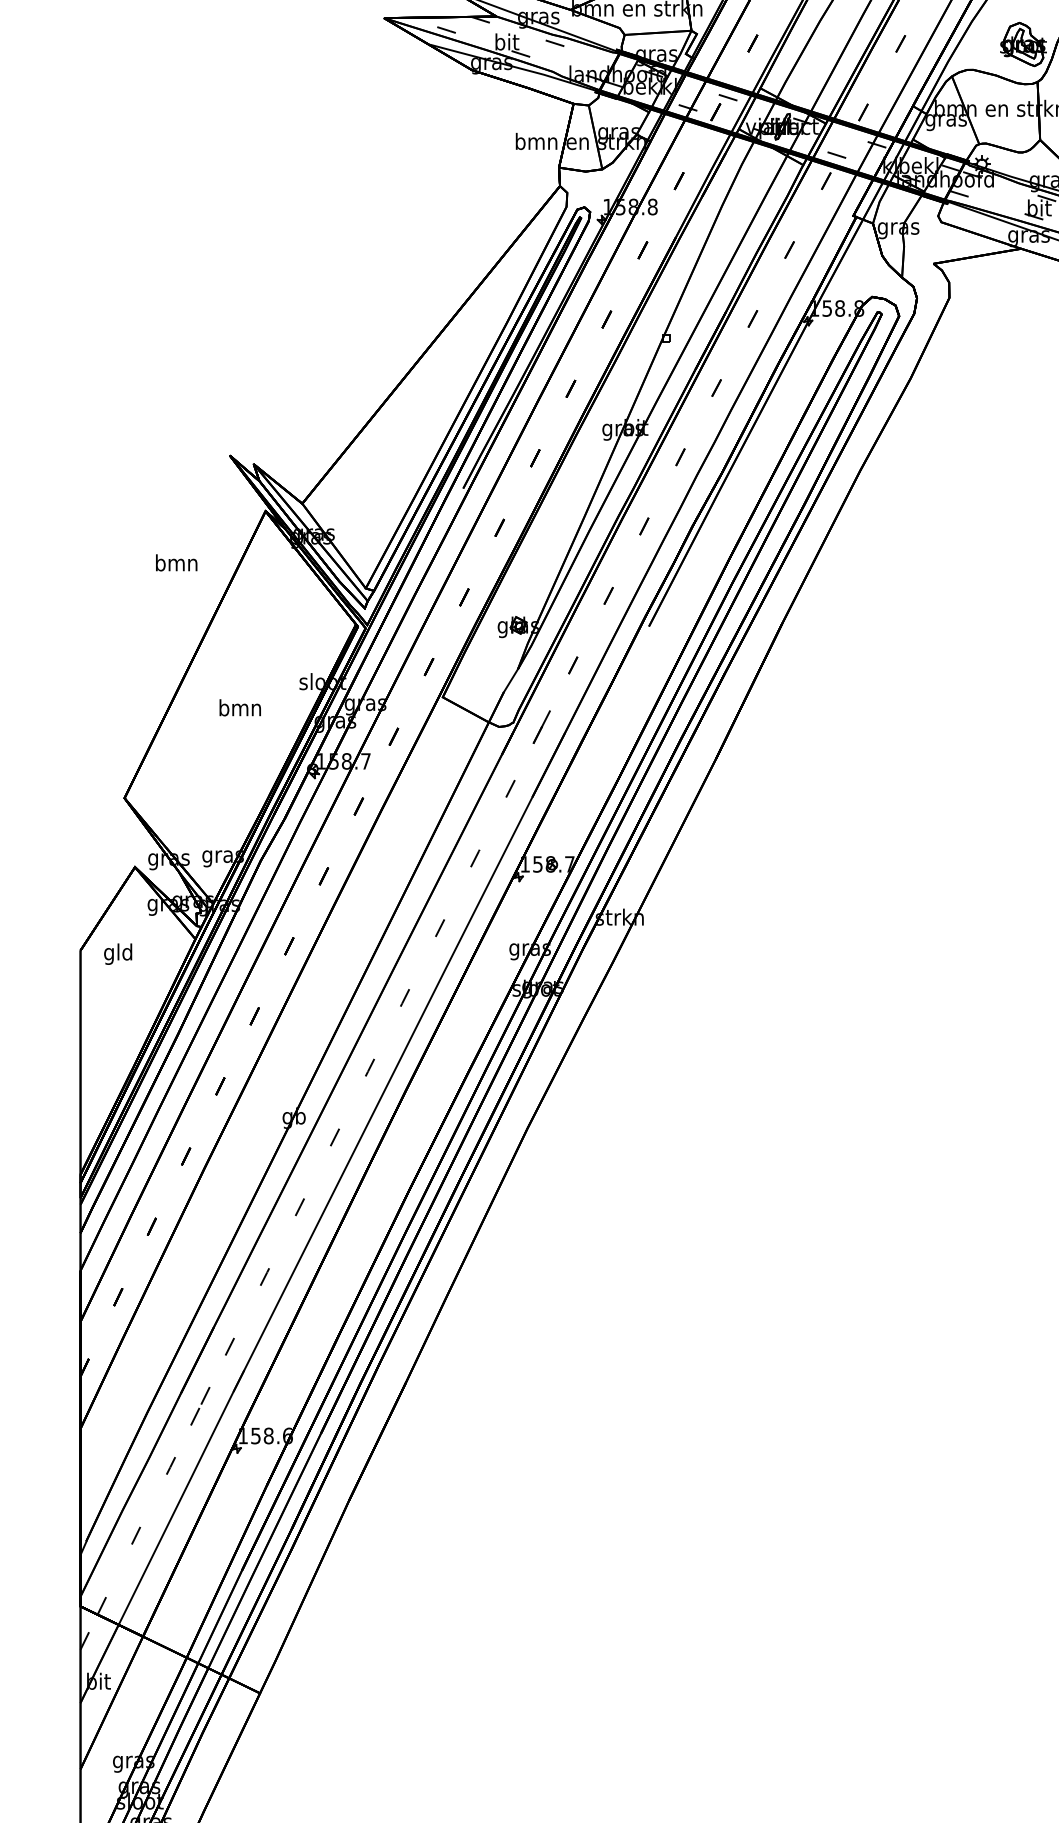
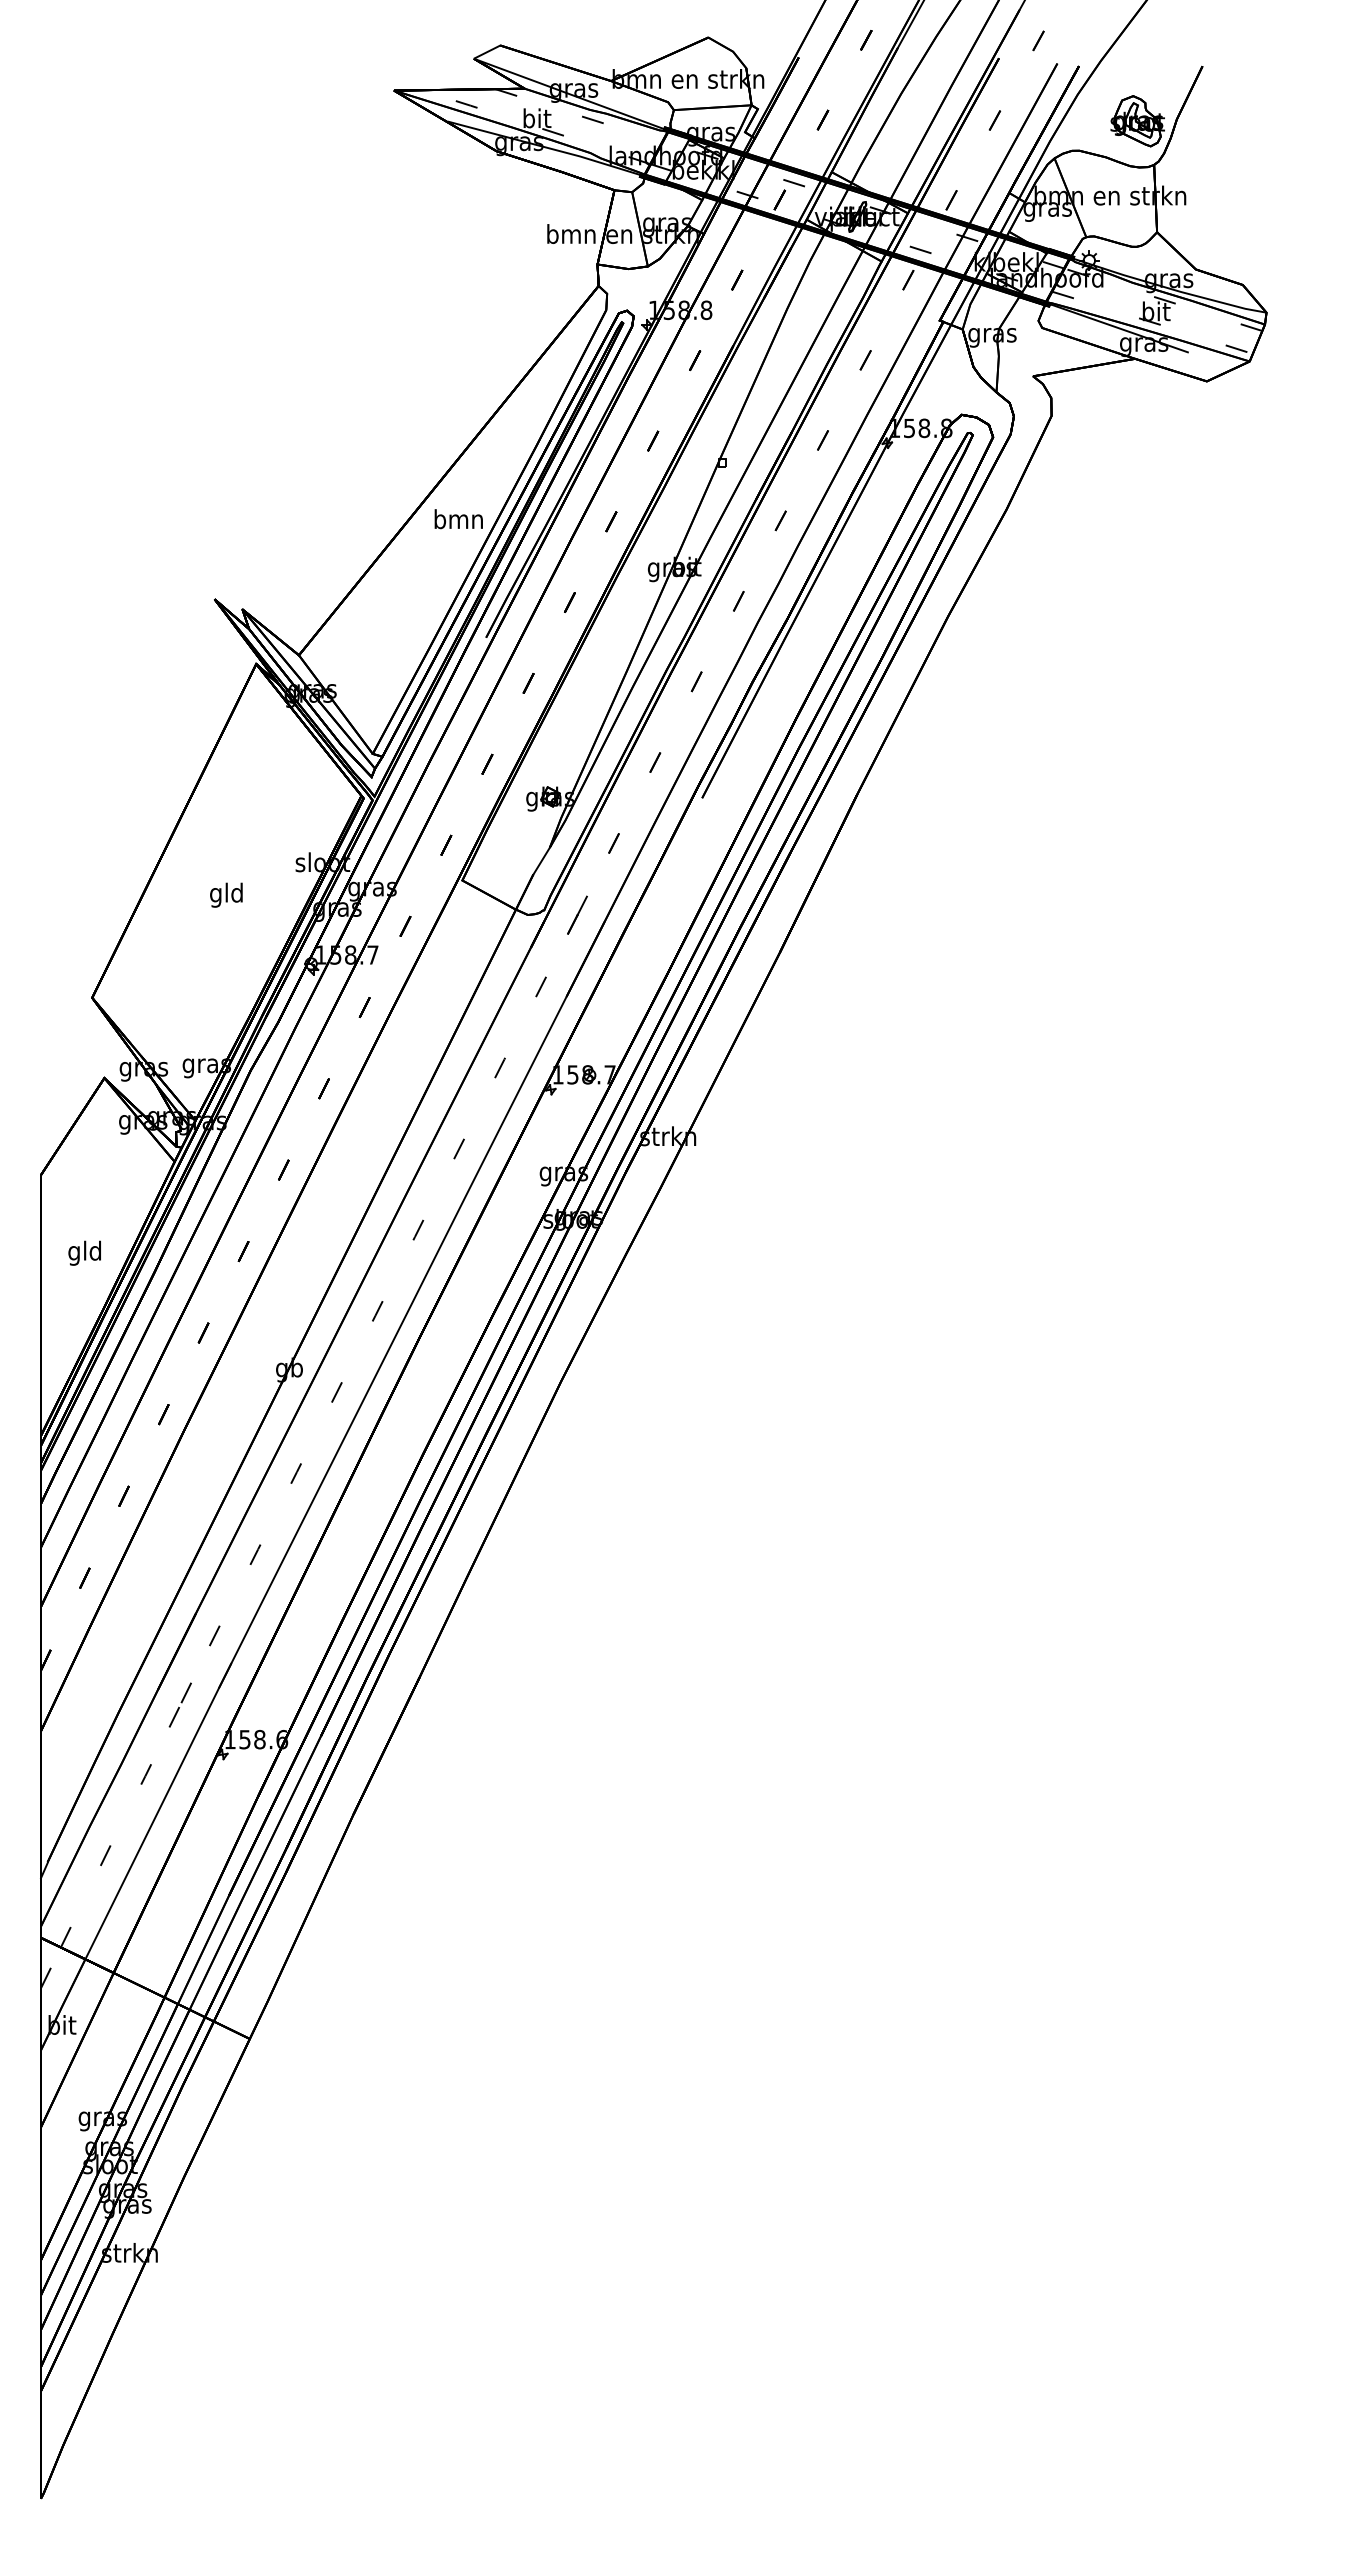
text: (176, 563) -> (458, 519), moved
text: (240, 709) -> (226, 894), bmn -> gld
text: (117, 953) -> (84, 1252), moved

